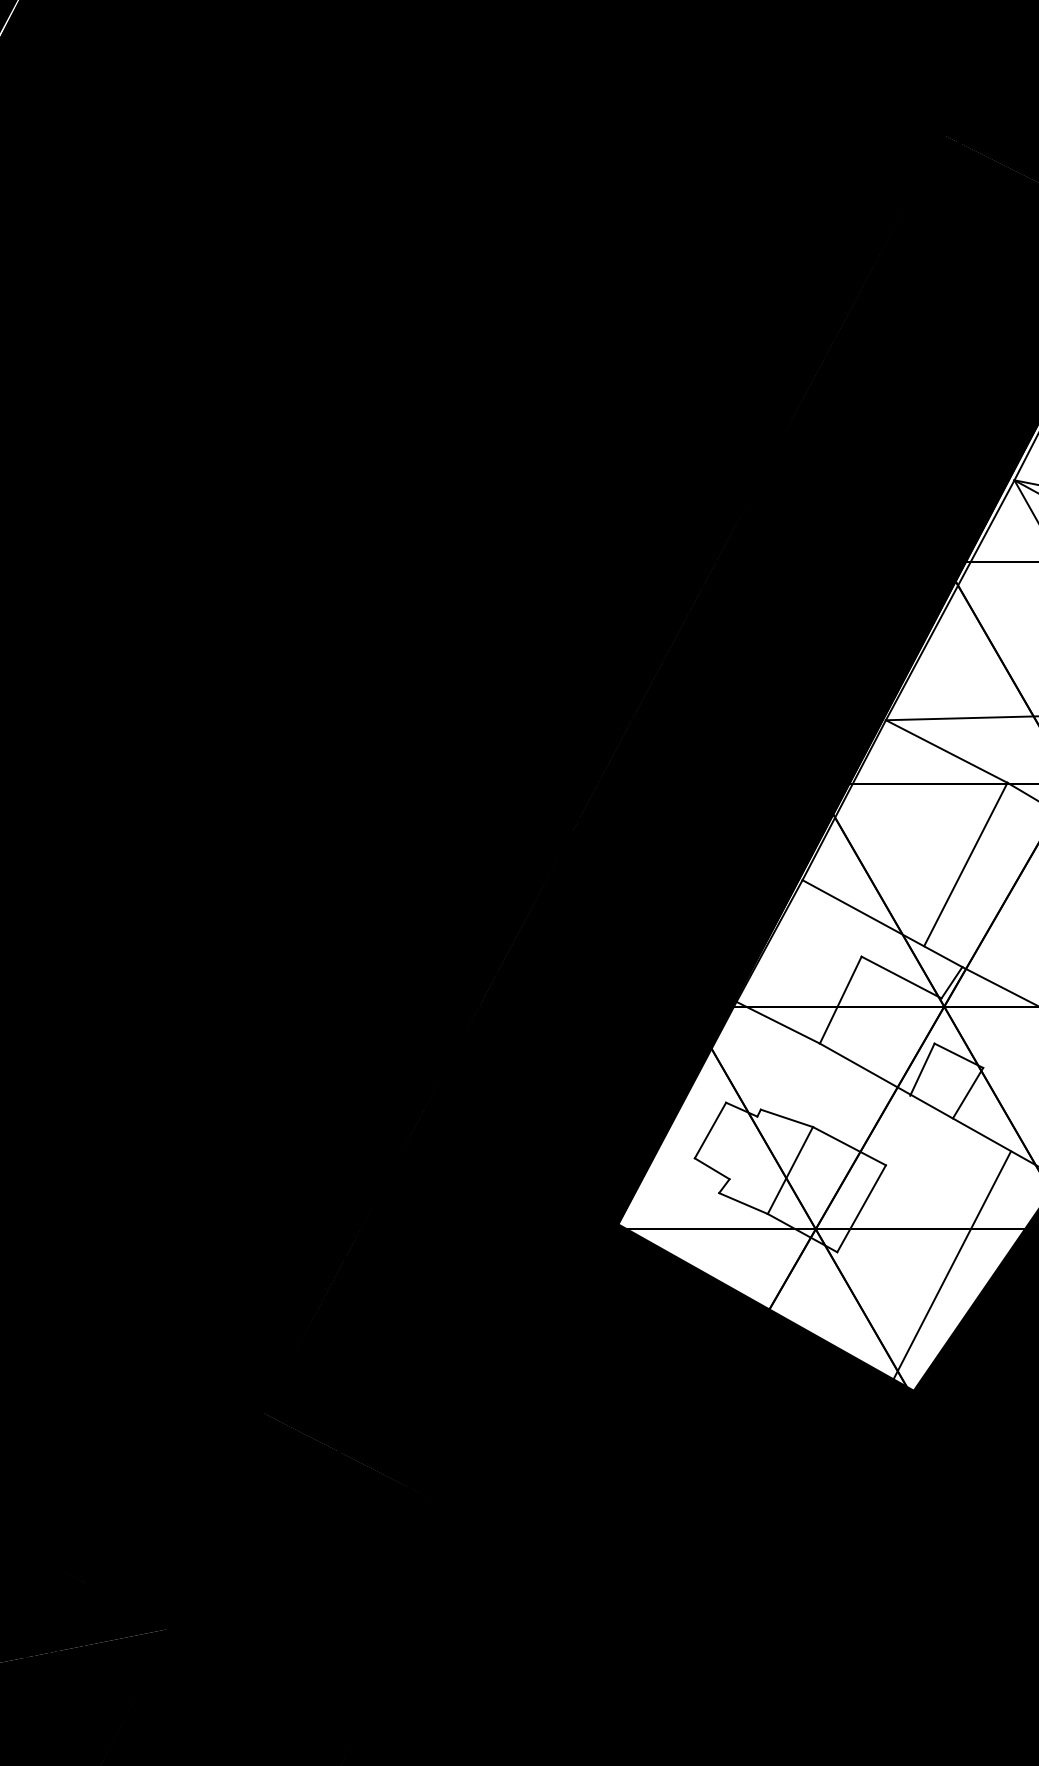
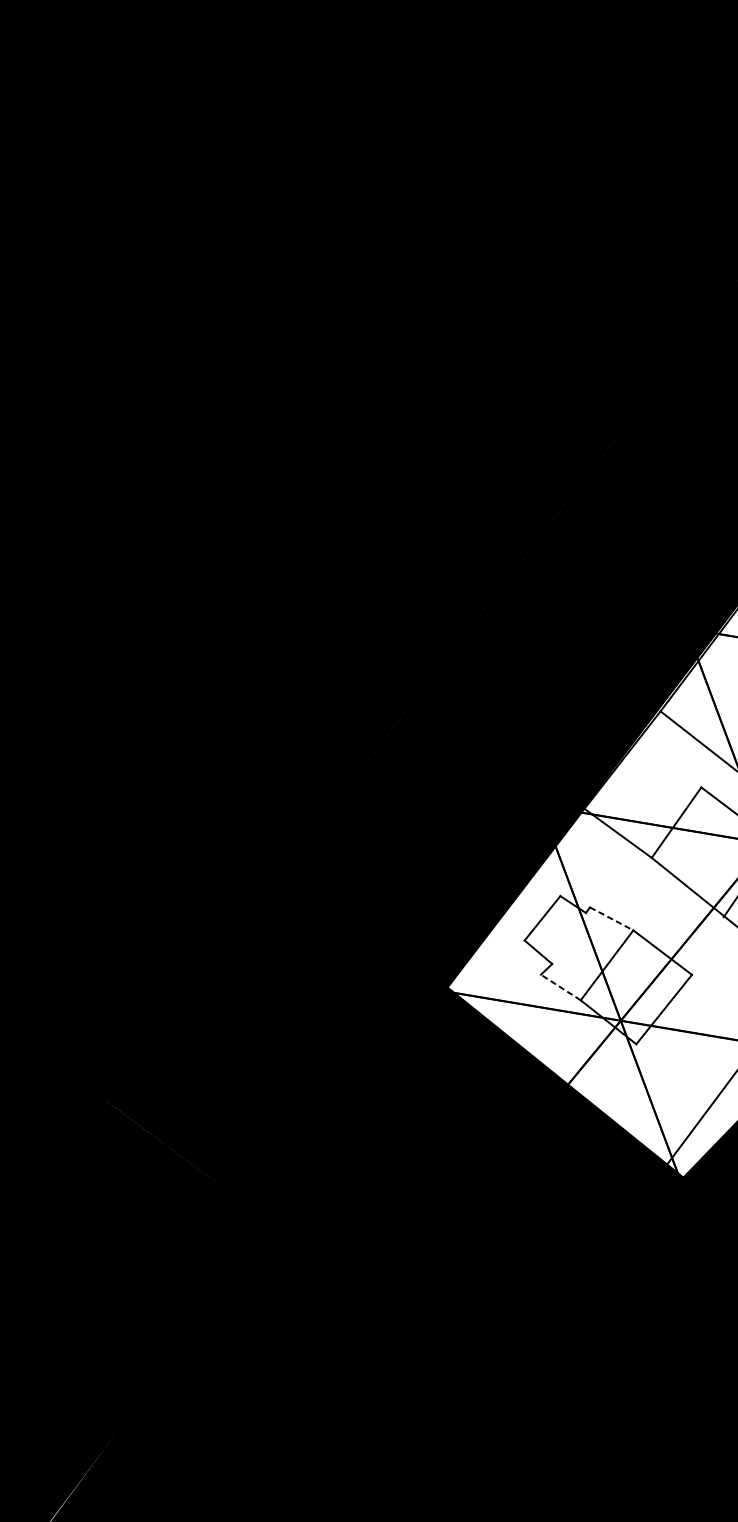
line: (787, 1118) -> (612, 919), solid -> dashed
line: (743, 1203) -> (560, 987), solid -> dashed

